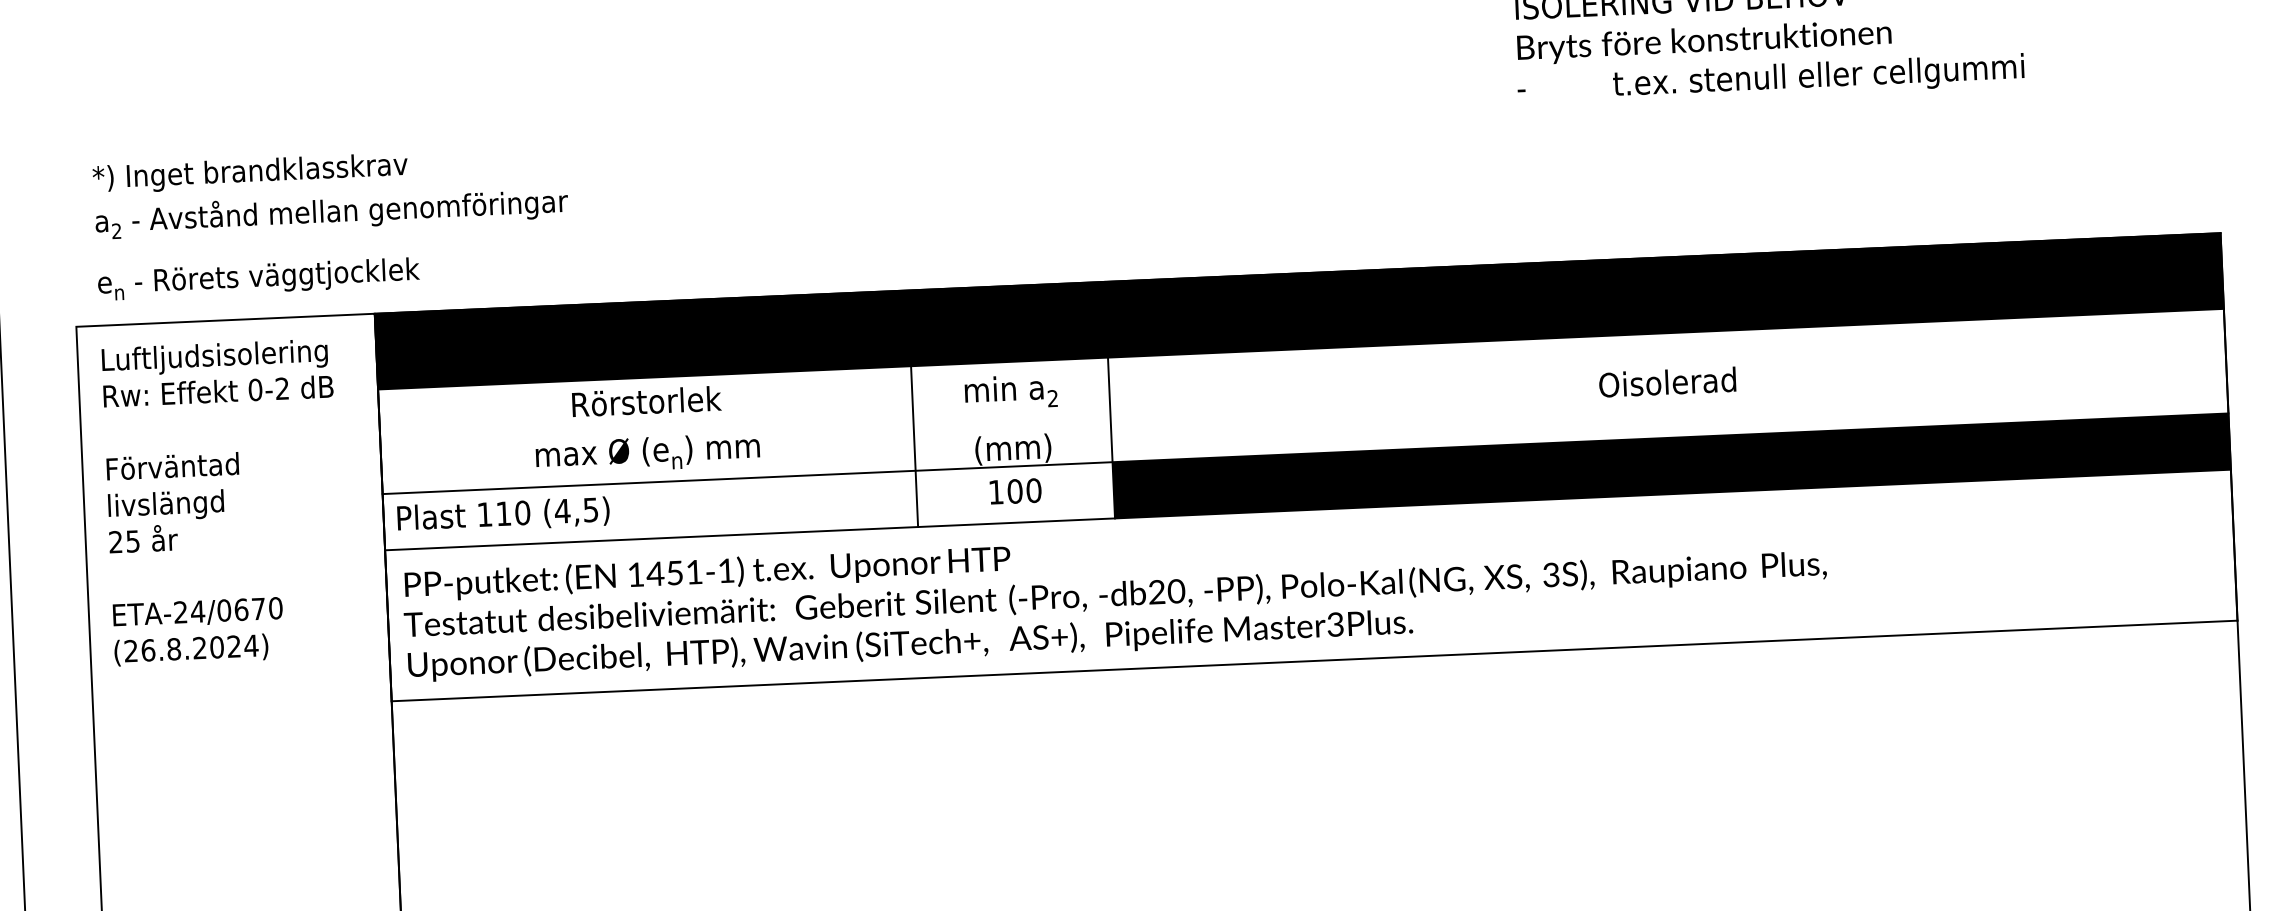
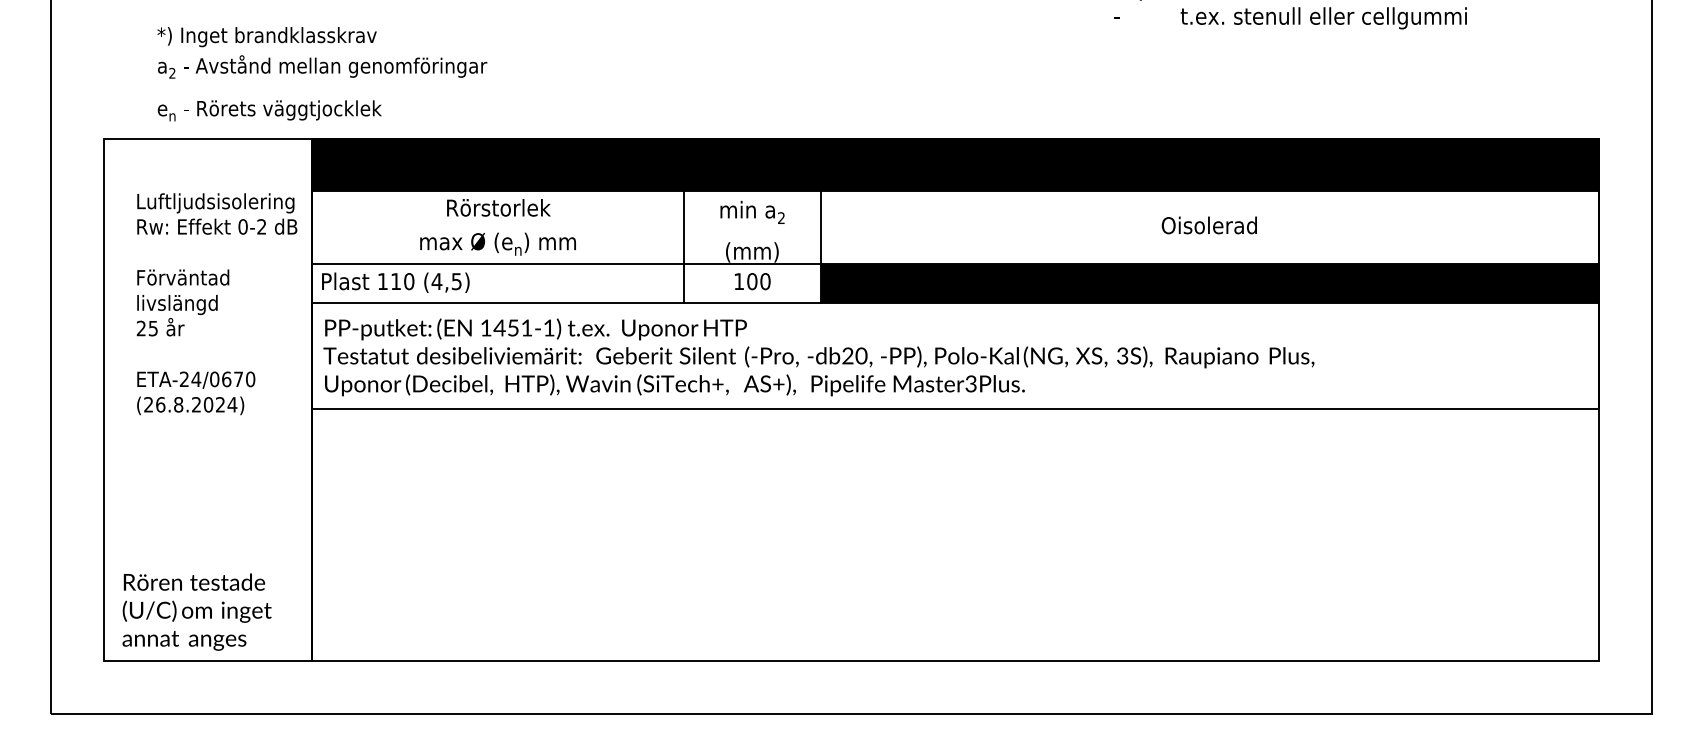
text: (332, 223) -> (322, 74), moved
text: (222, 502) -> (216, 304), moved

